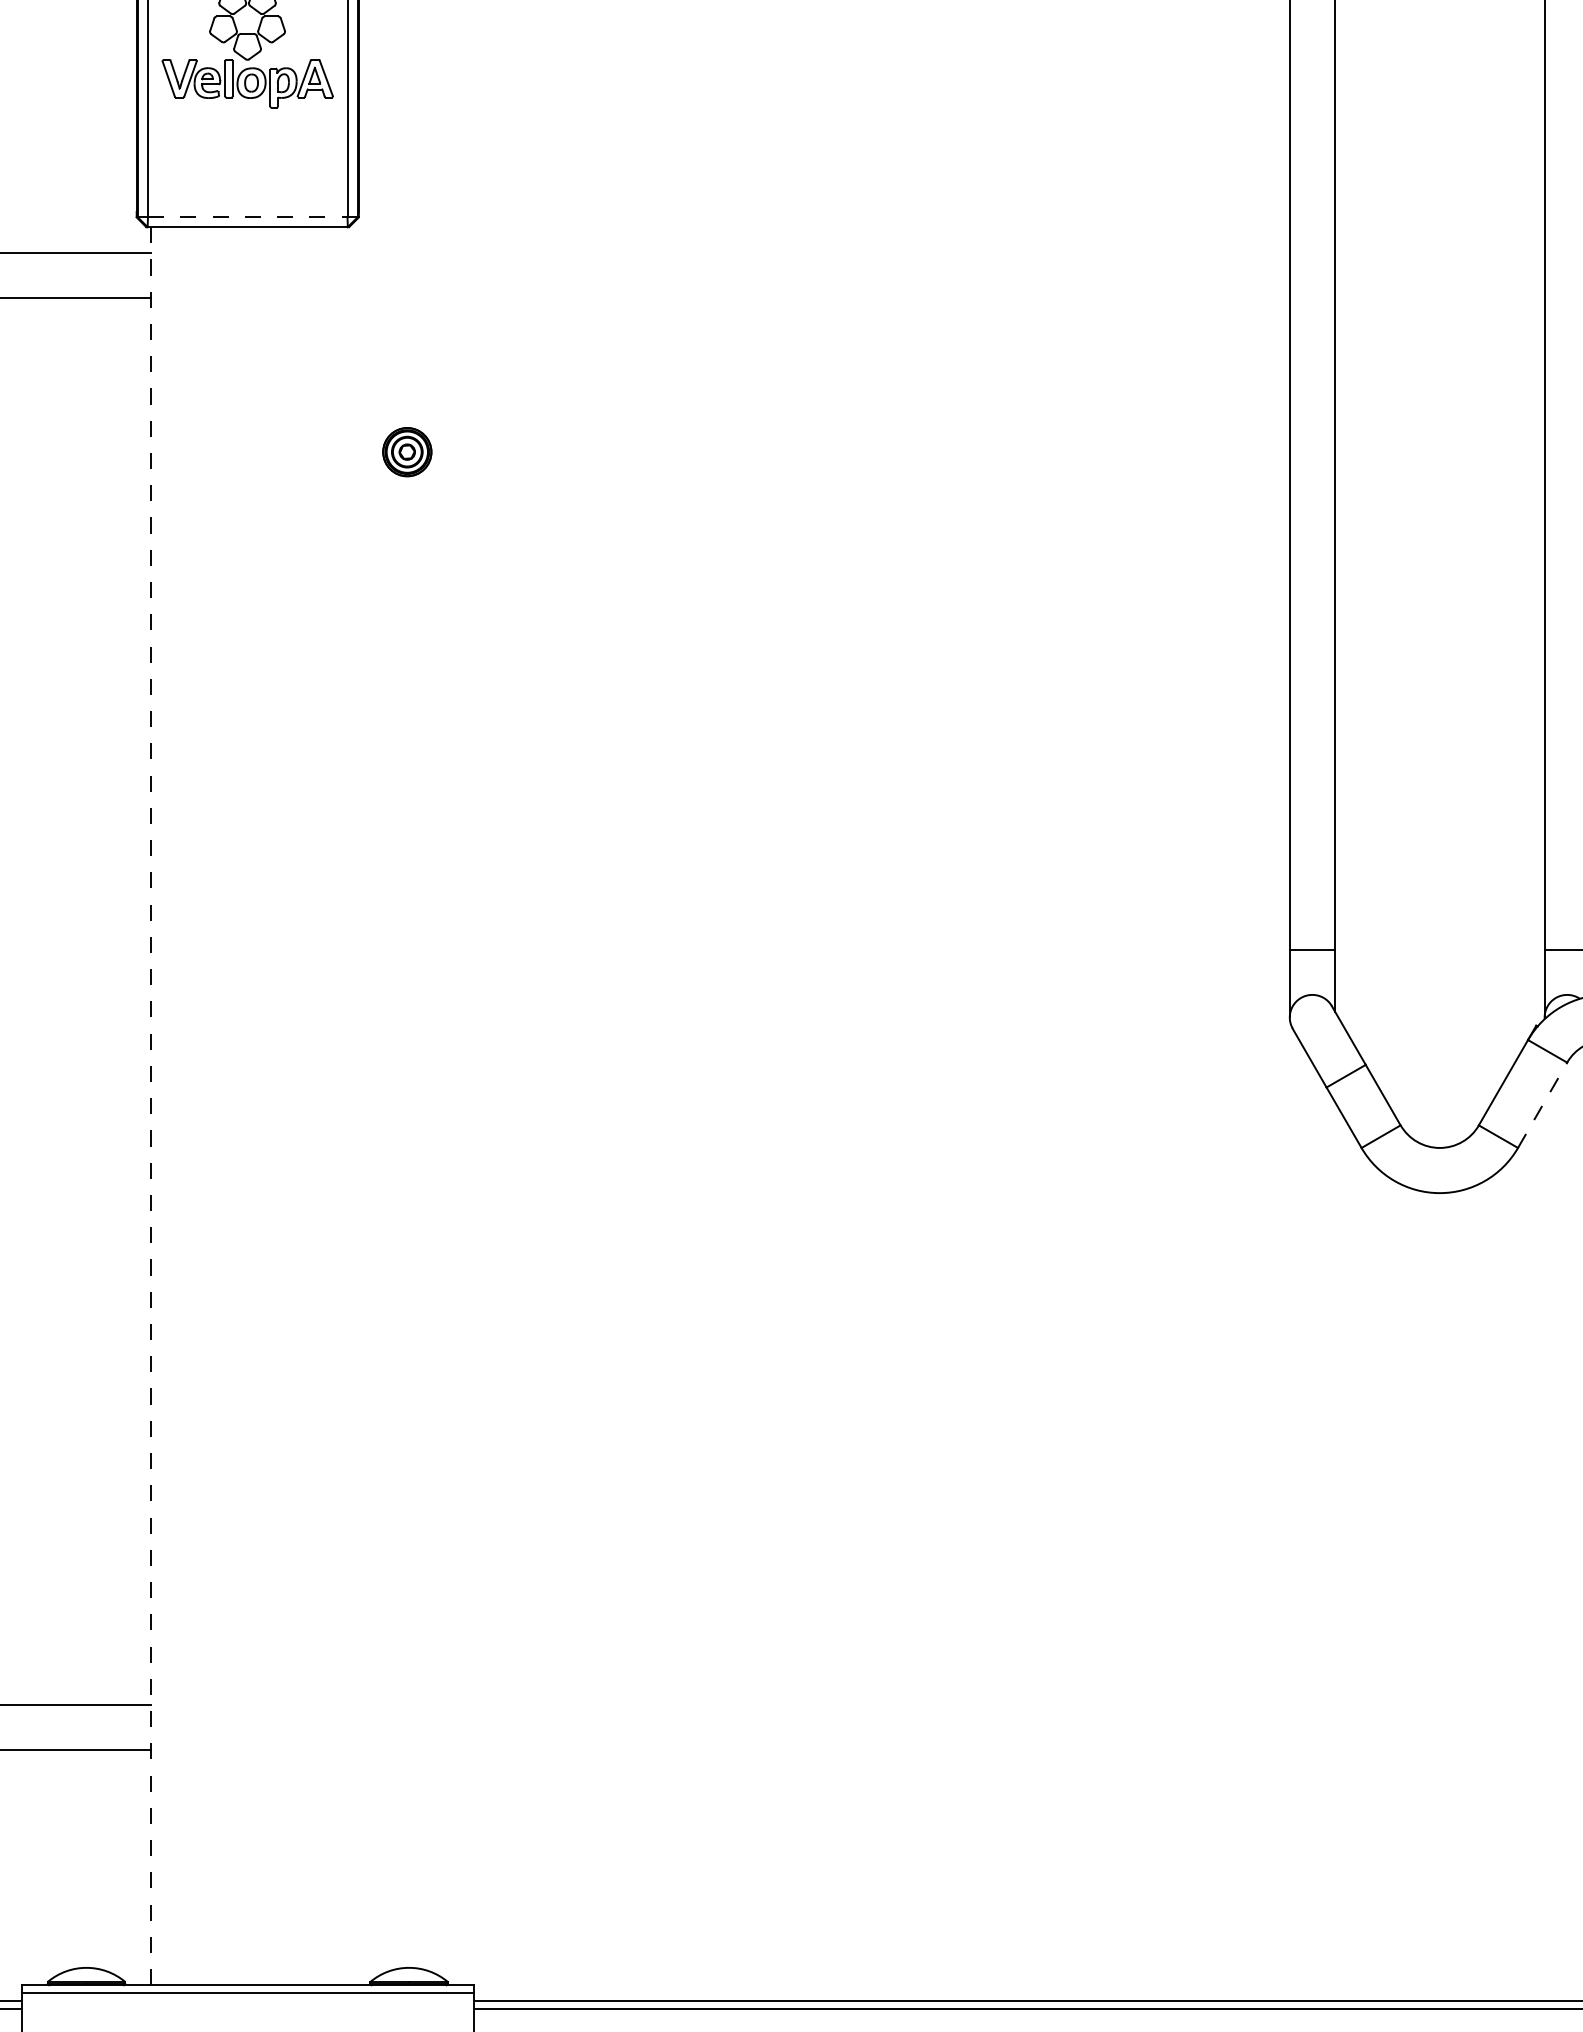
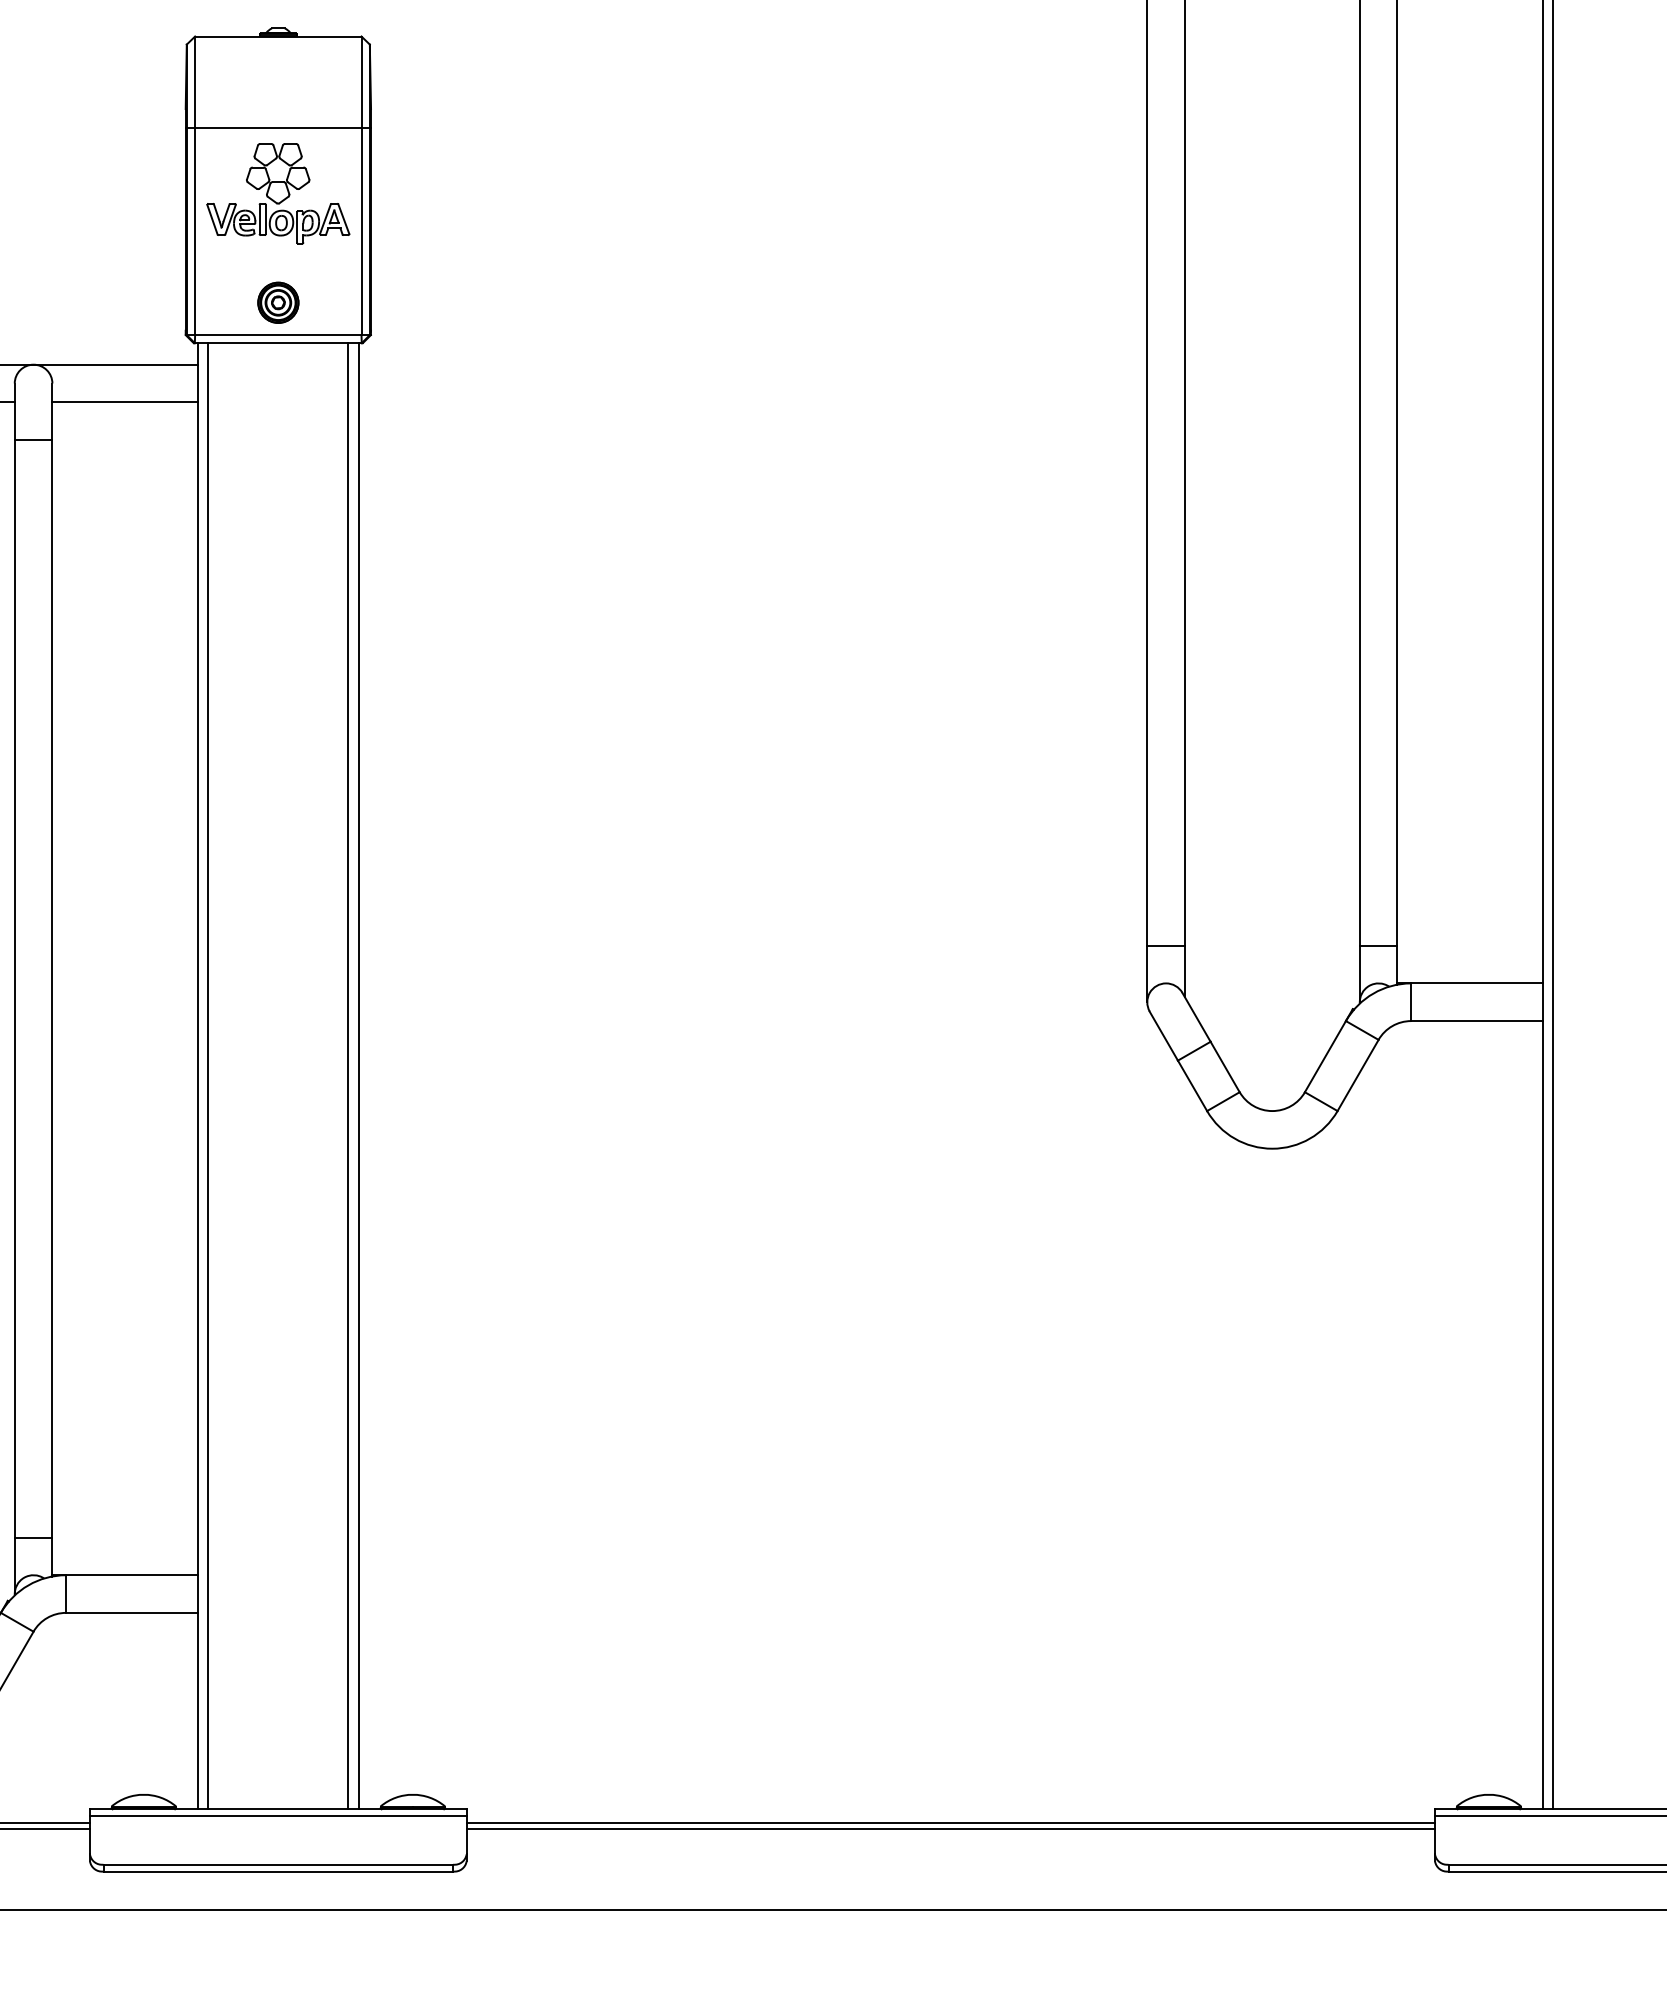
line: (247, 217) -> (278, 335), dashed -> solid
part: (407, 451) -> (278, 302), moved
line: (150, 1105) -> (197, 1075), dashed -> solid
line: (1543, 1105) -> (1358, 1075), dashed -> solid
line: (164, 1106) -> (208, 1076), added
line: (331, 1106) -> (348, 1076), added
line: (345, 1106) -> (359, 1076), added

